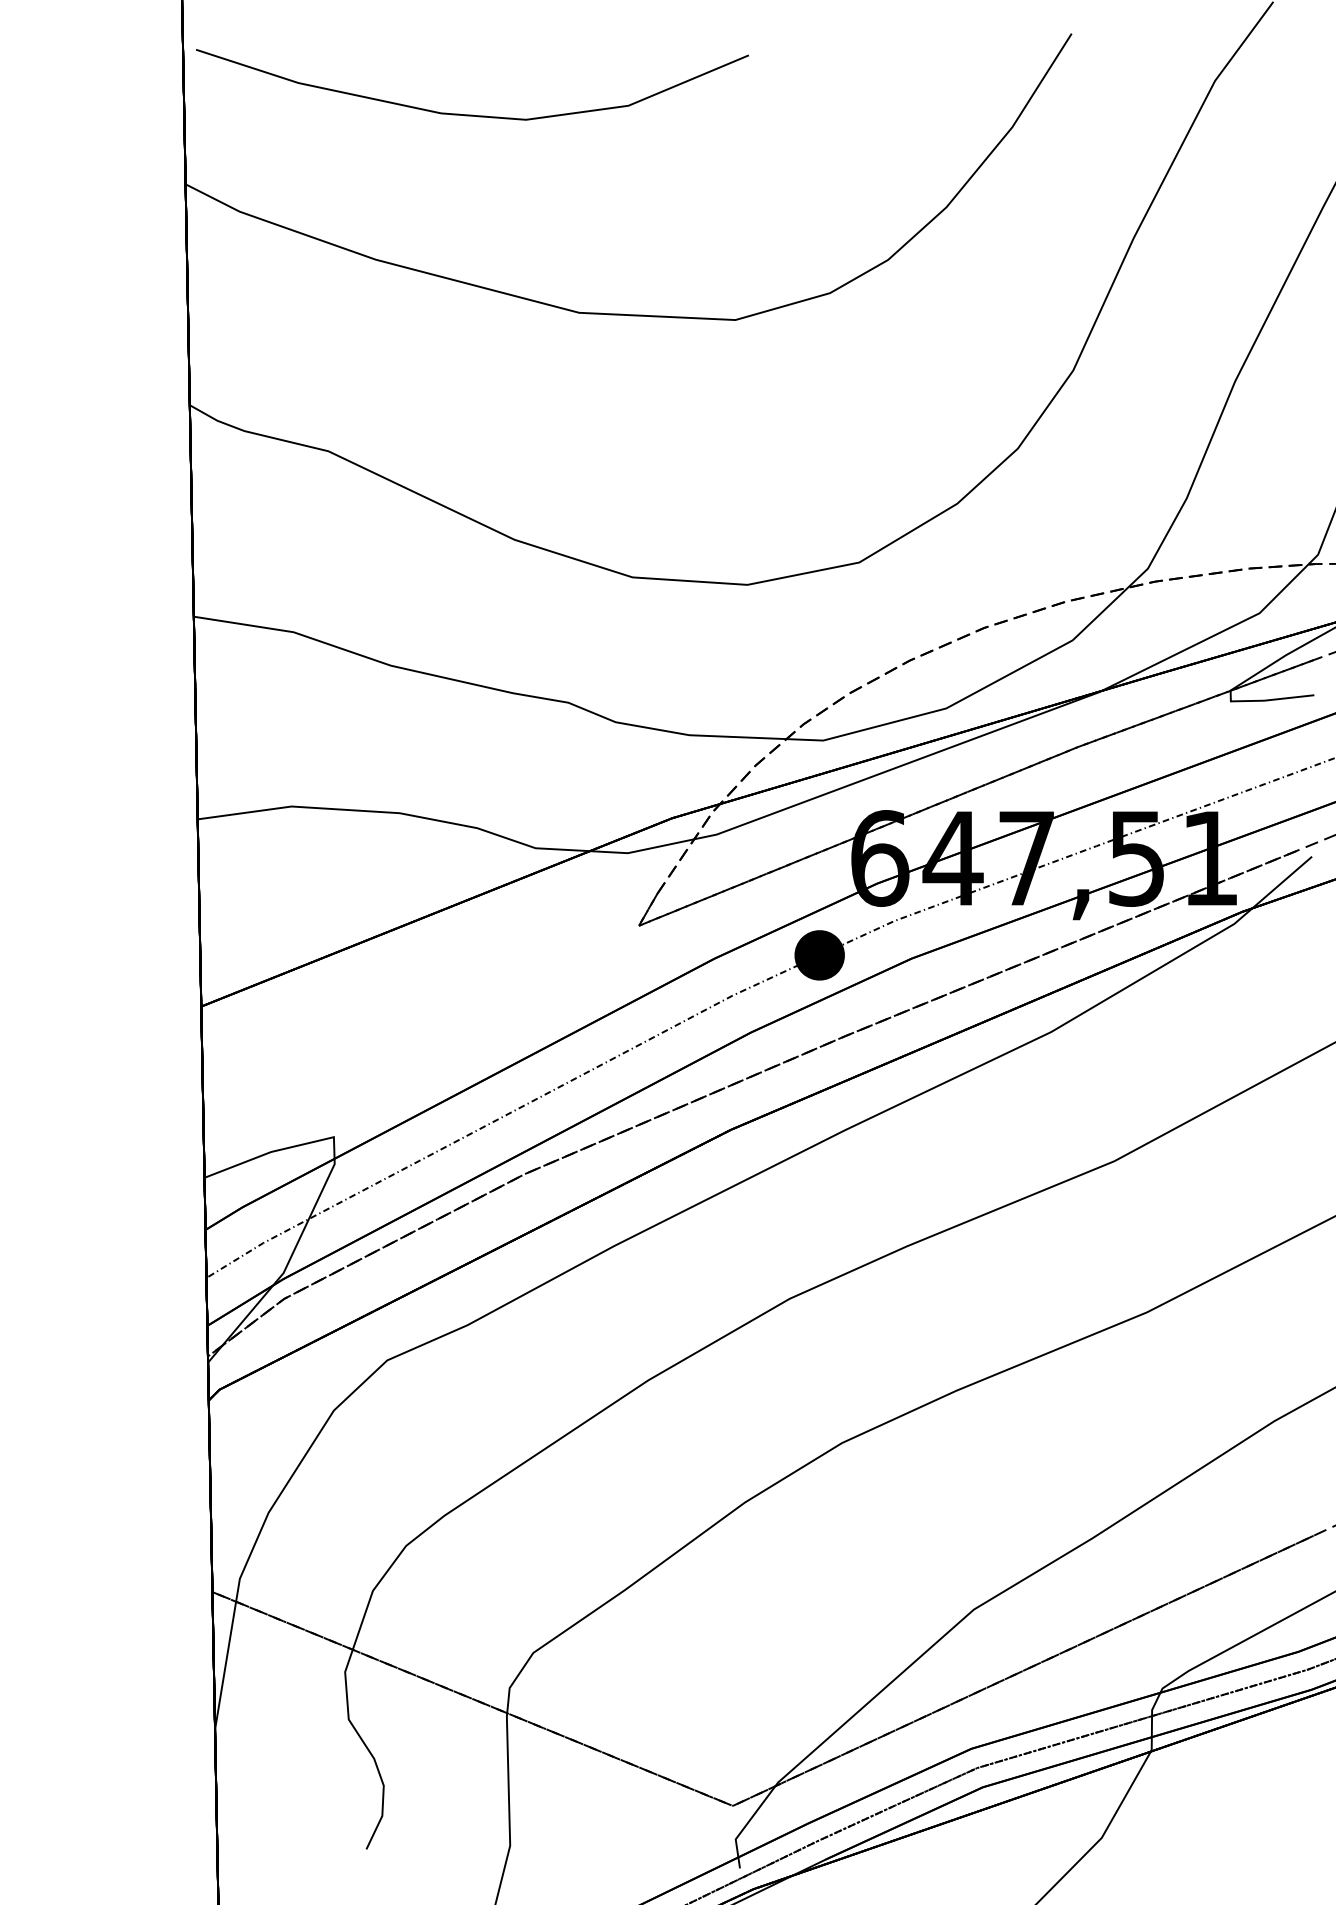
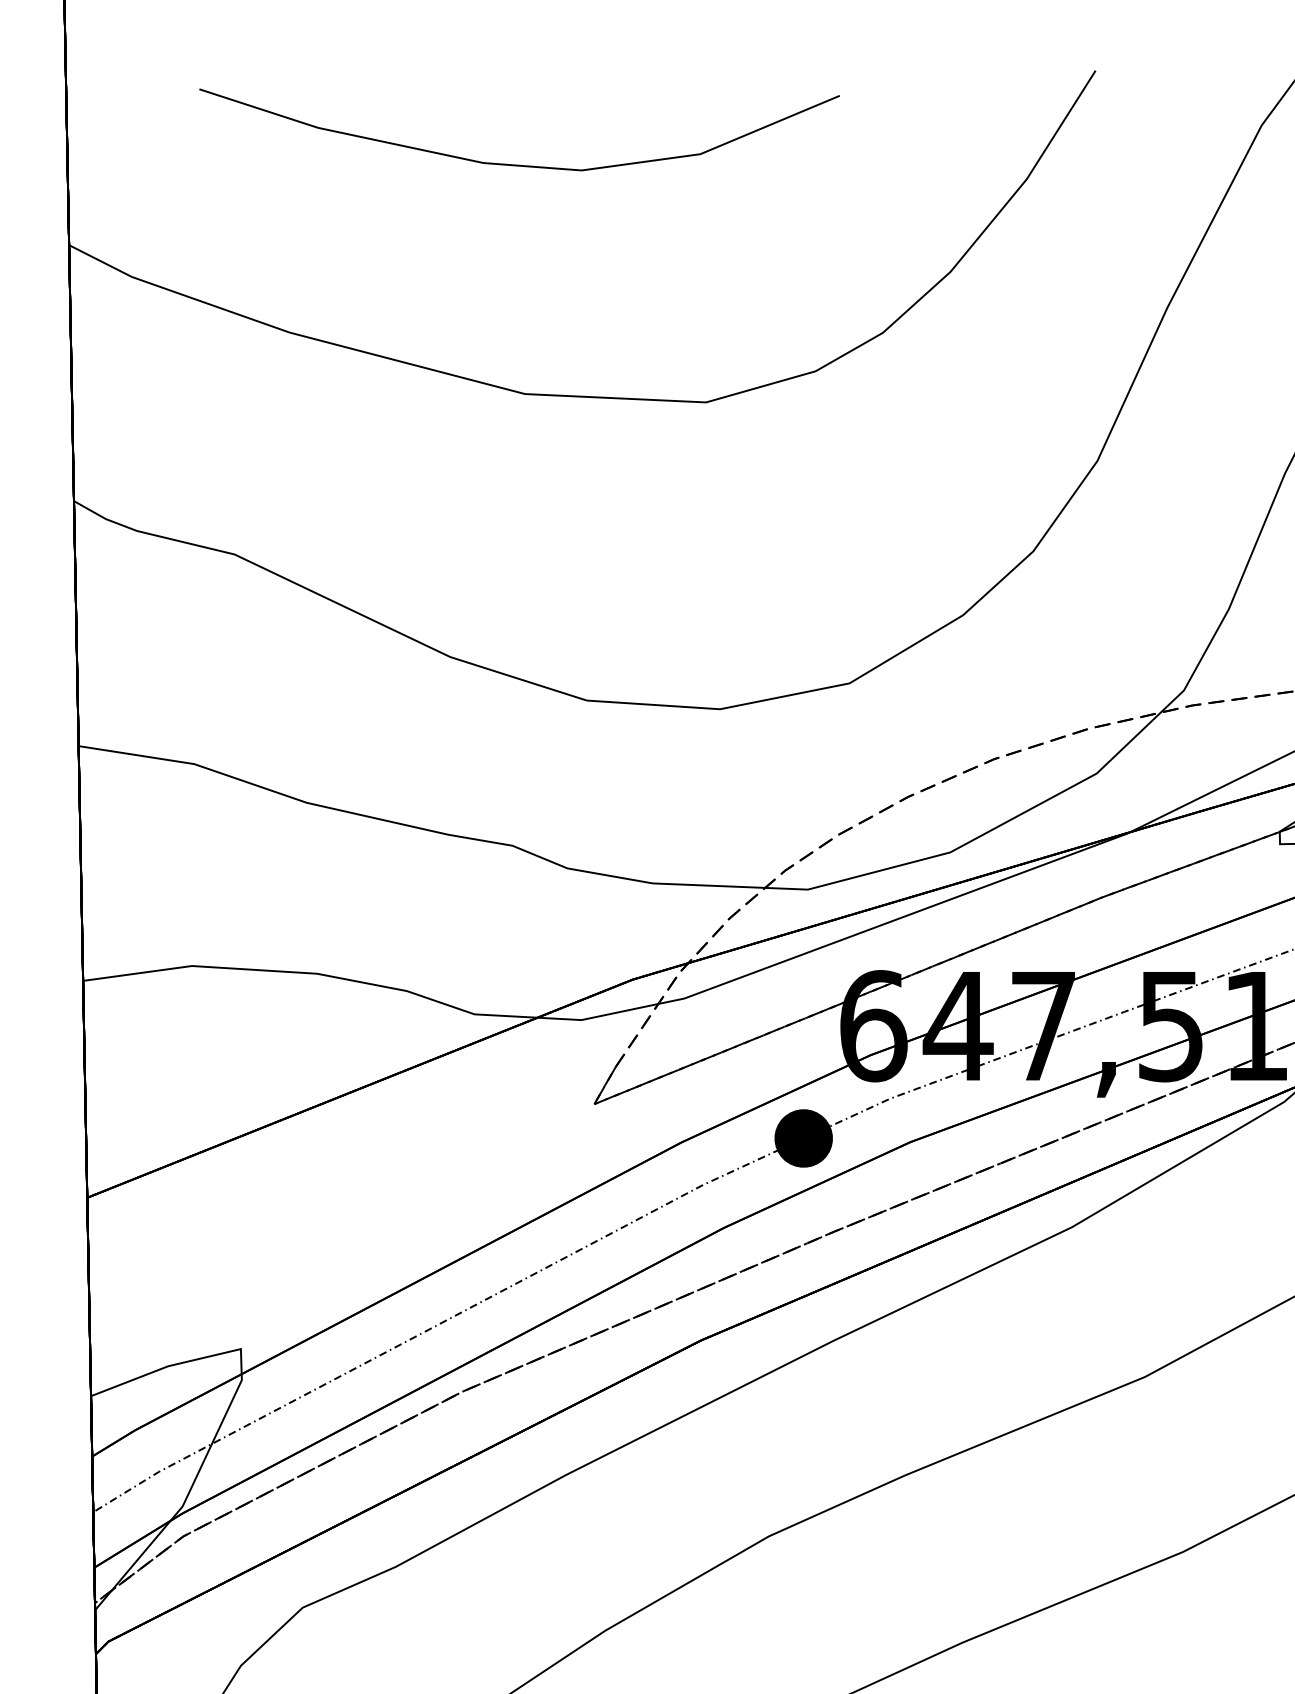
part: (472, 114) -> (519, 164), moved

